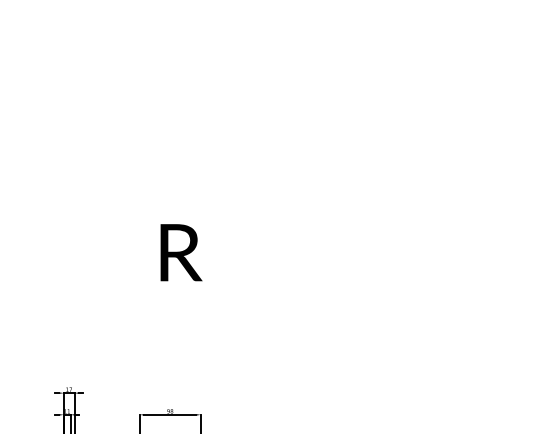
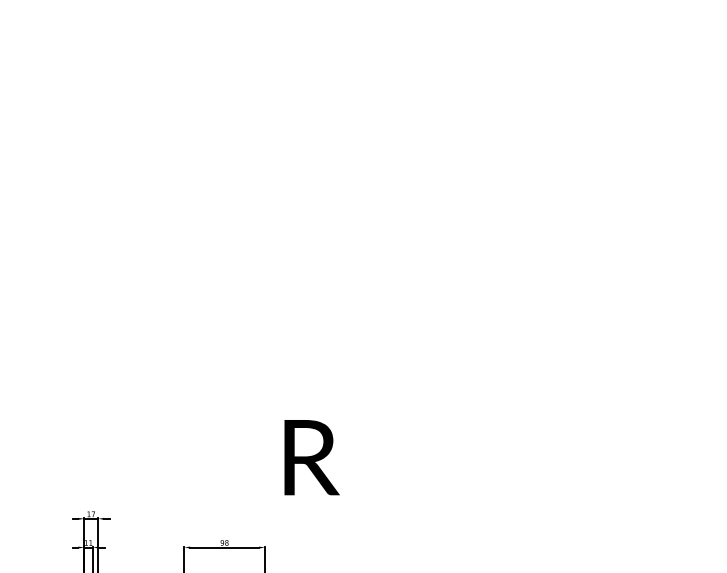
text: (181, 252) -> (312, 457), moved

